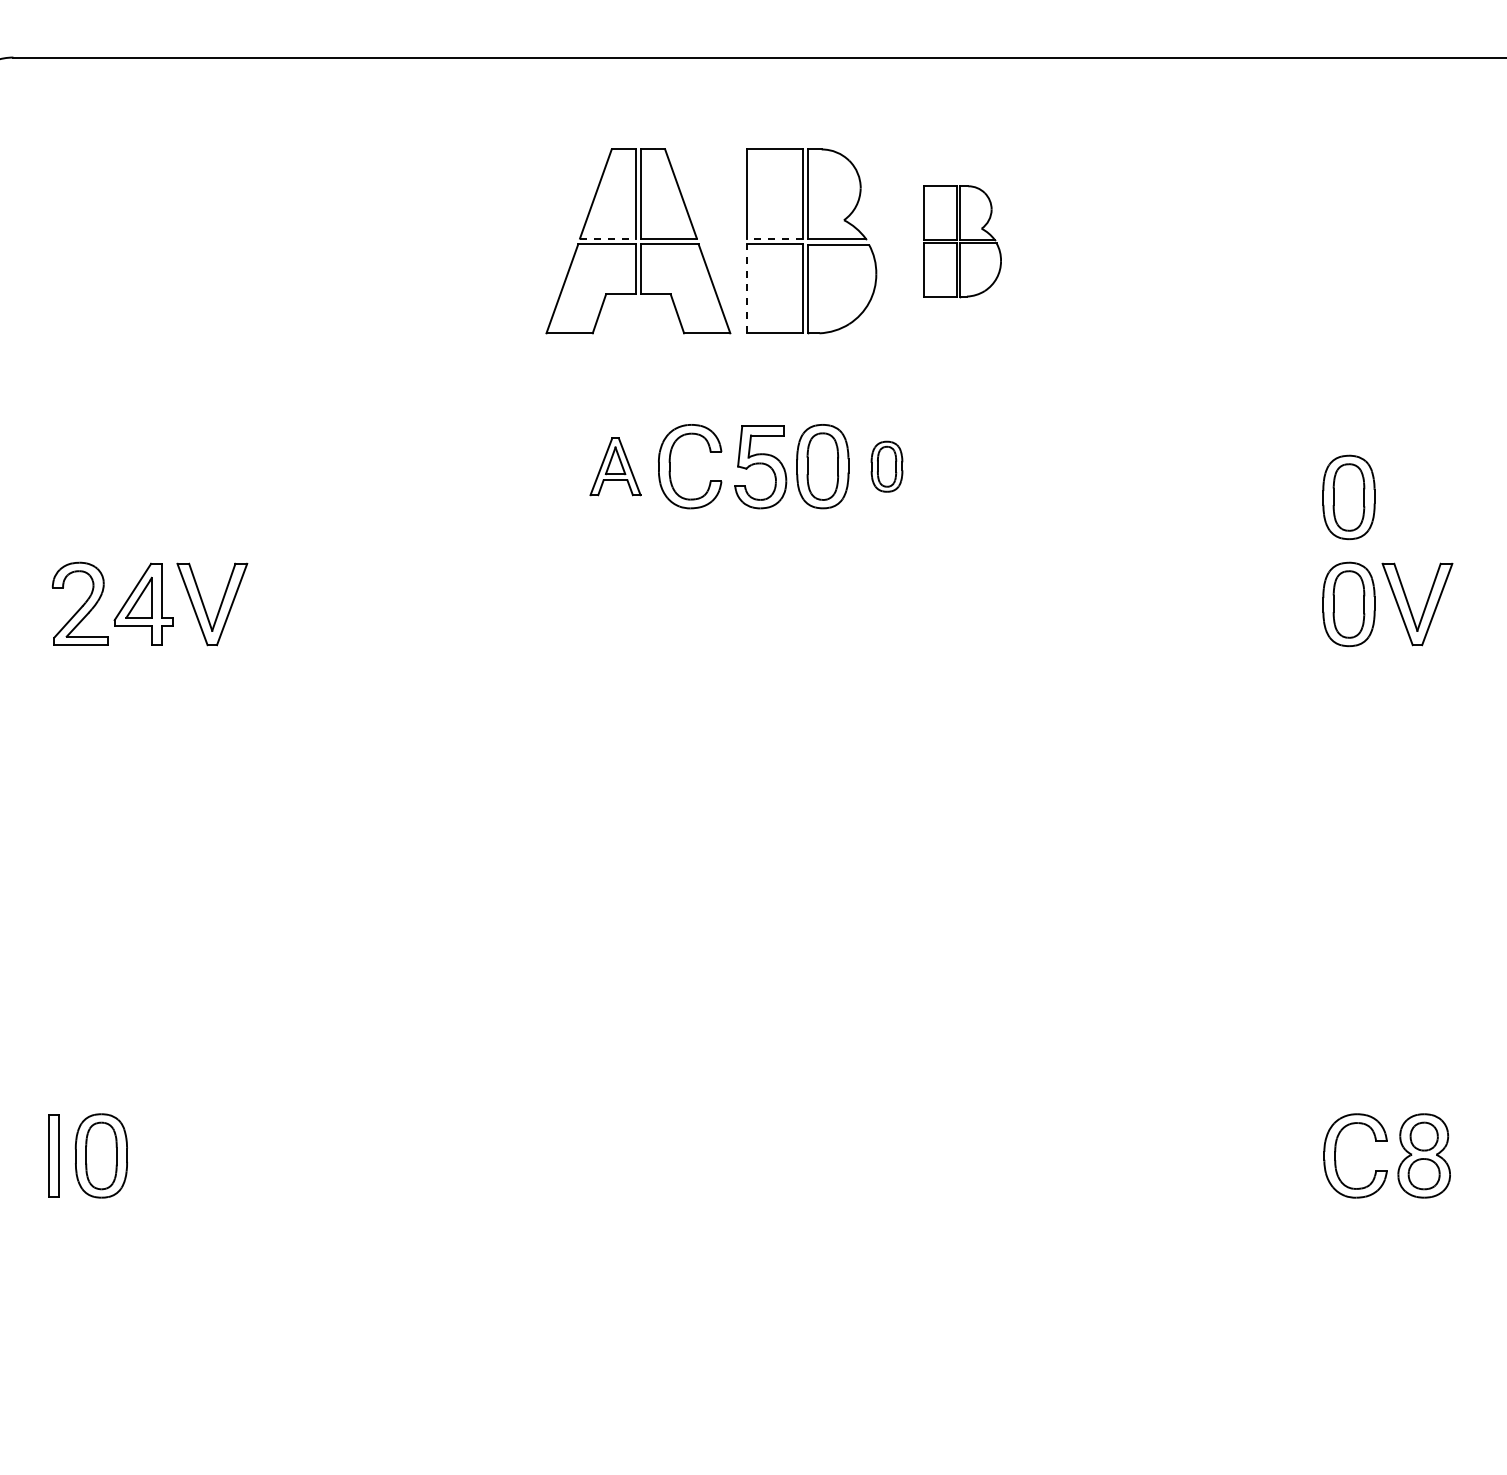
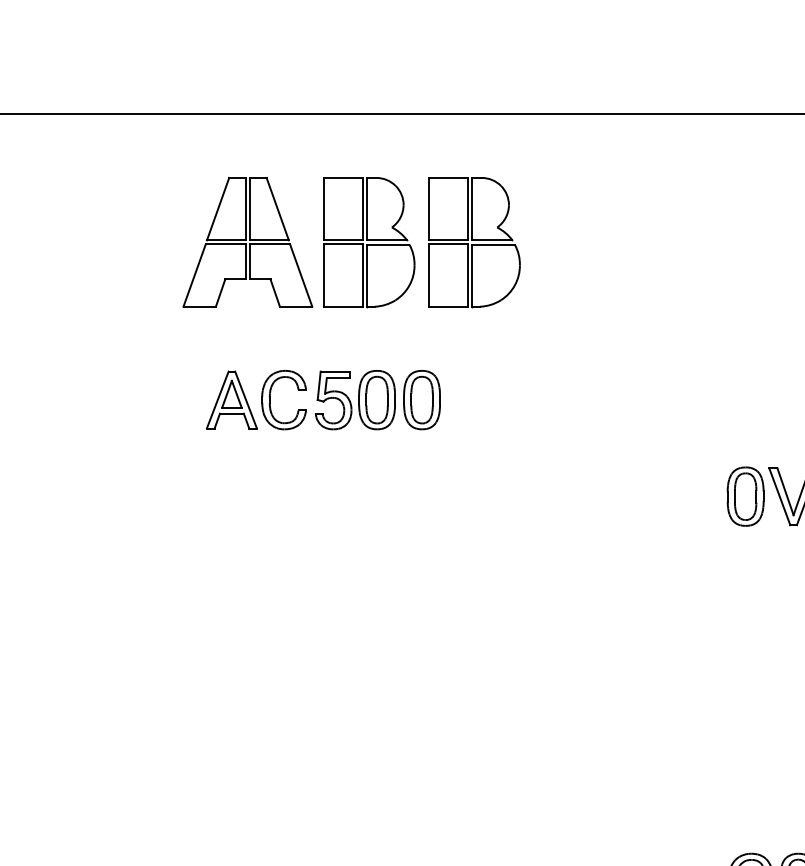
line: (607, 238) -> (226, 240), dashed -> solid
line: (774, 238) -> (343, 240), dashed -> solid
part: (962, 241) -> (474, 242), size x1.67
line: (747, 288) -> (324, 275), dashed -> solid
part: (615, 466) -> (231, 400), size x1.43
part: (886, 466) -> (421, 400), size x1.67
part: (1348, 497) -> (745, 421), removed

